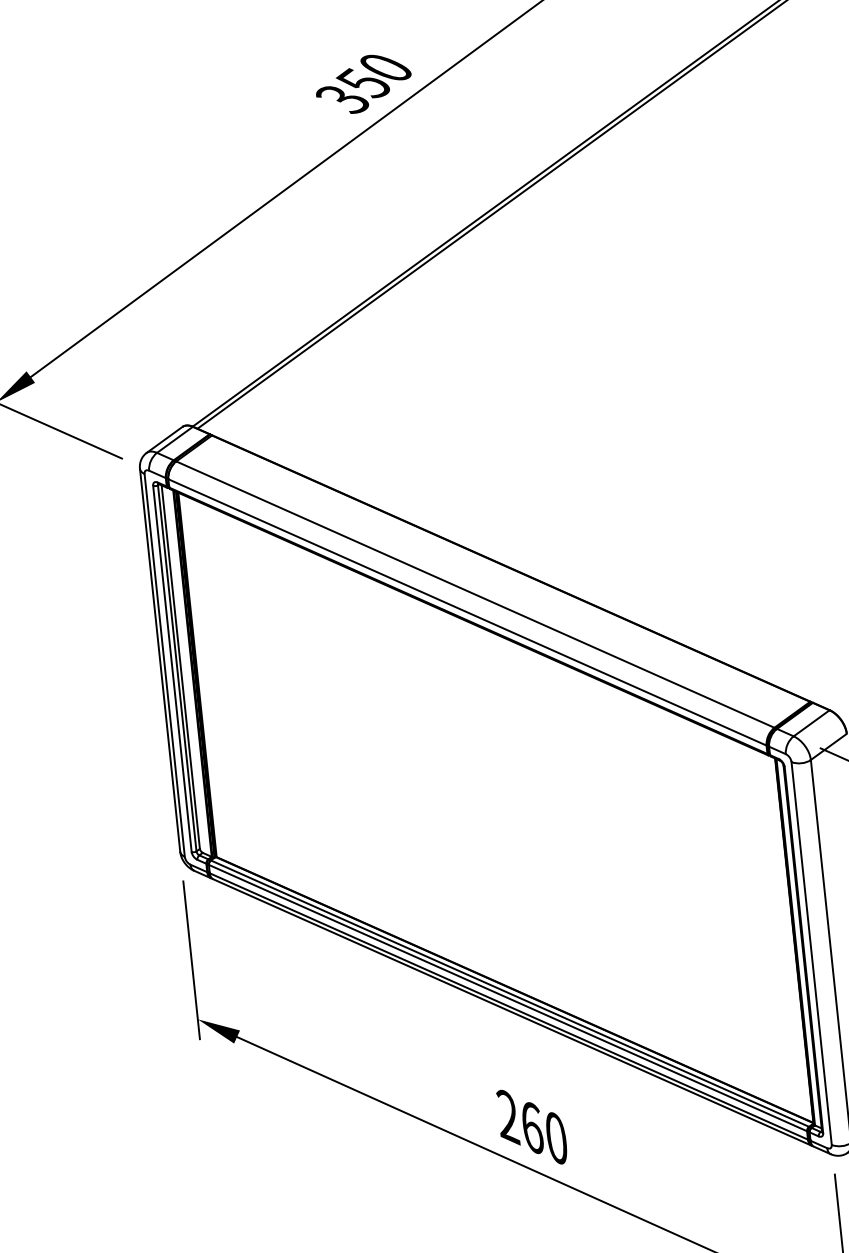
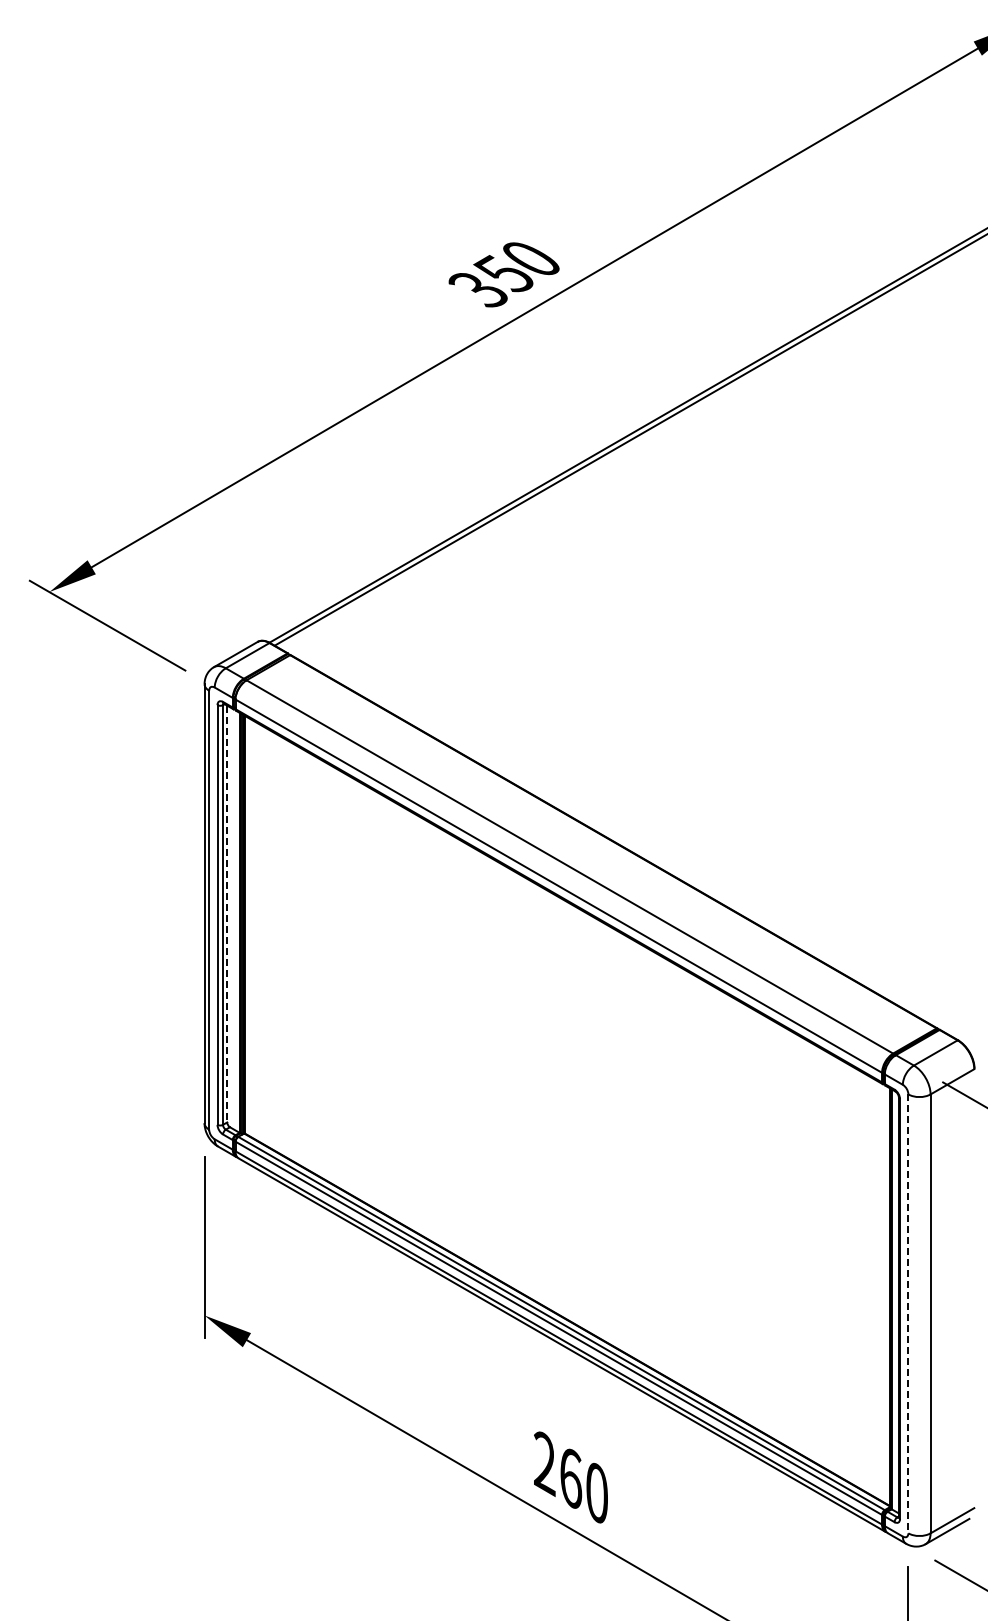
line: (181, 667) -> (227, 914), solid -> dashed
line: (811, 953) -> (908, 1314), solid -> dashed

